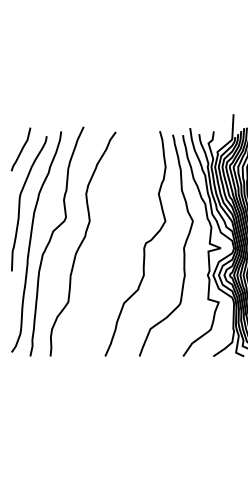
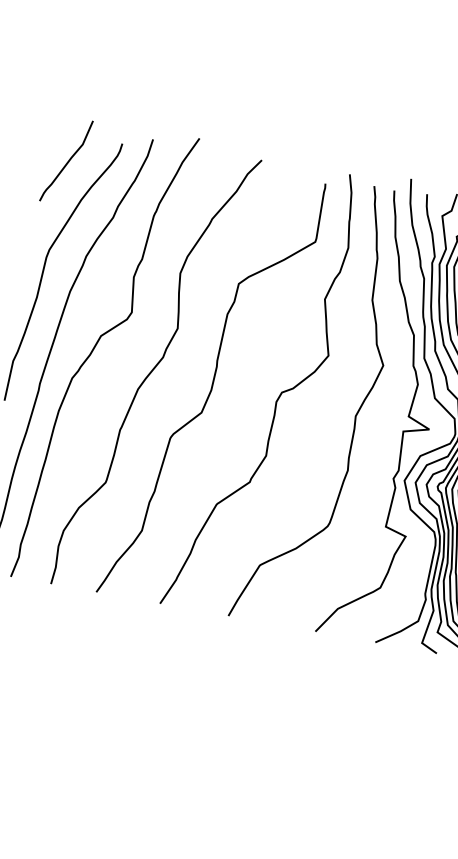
curve: (111, 246) -> (211, 386), added

